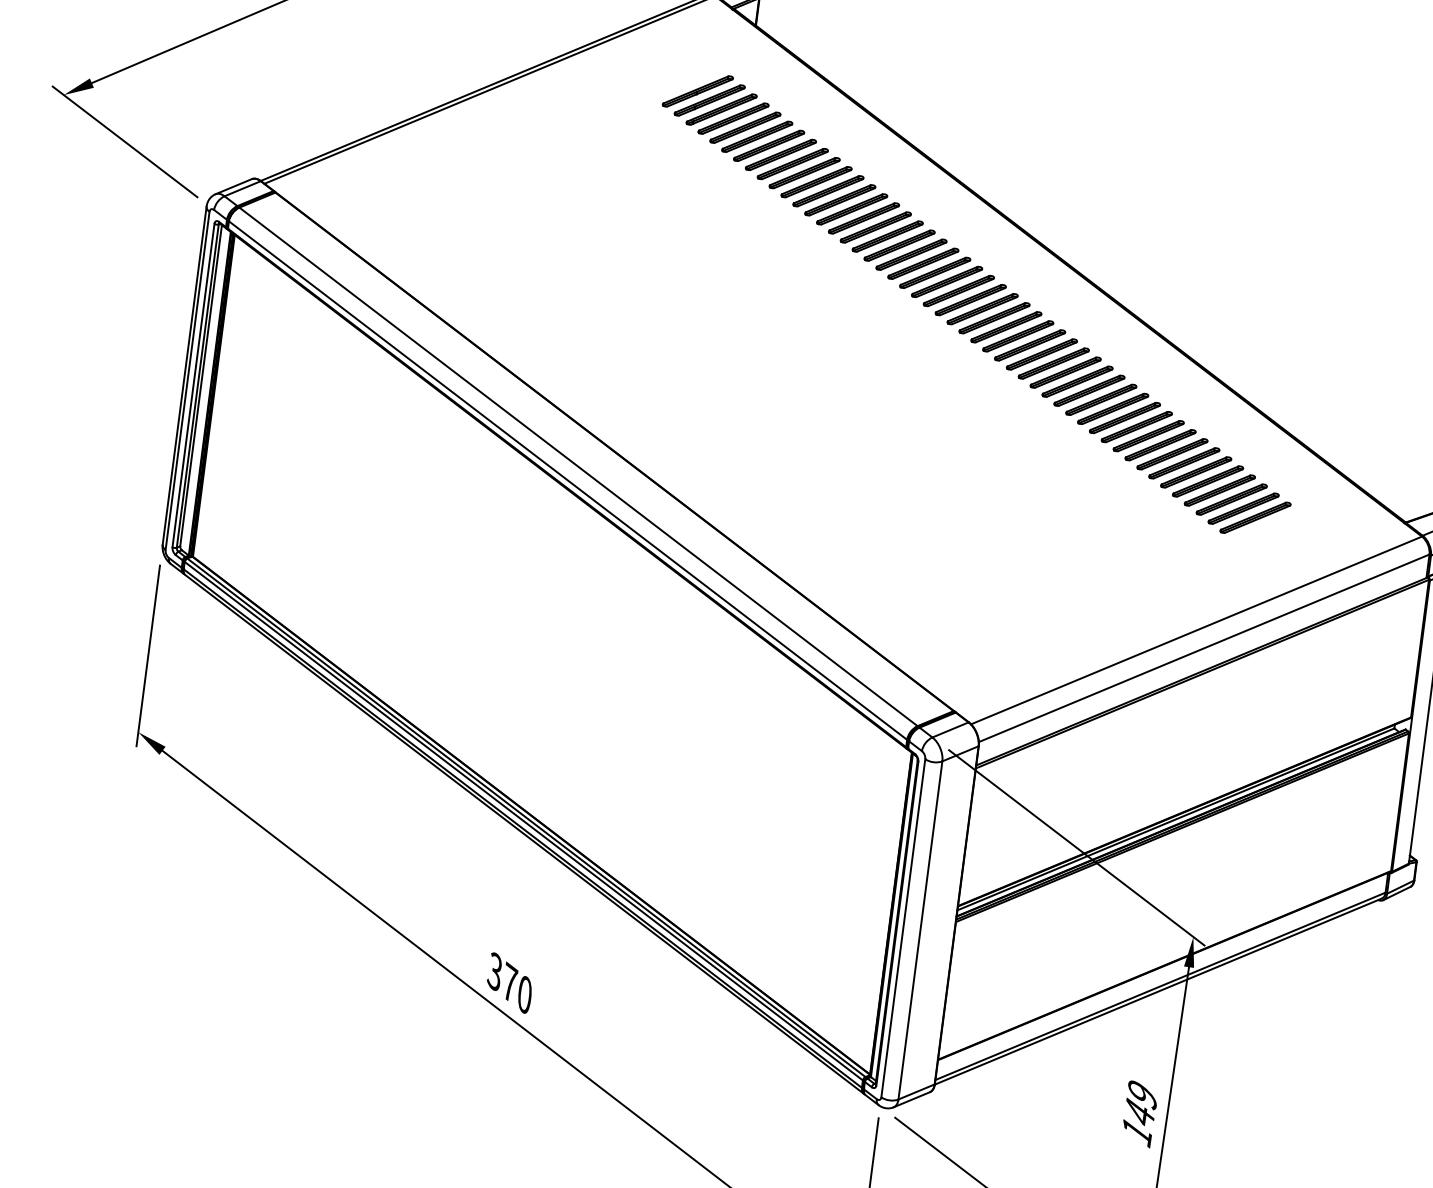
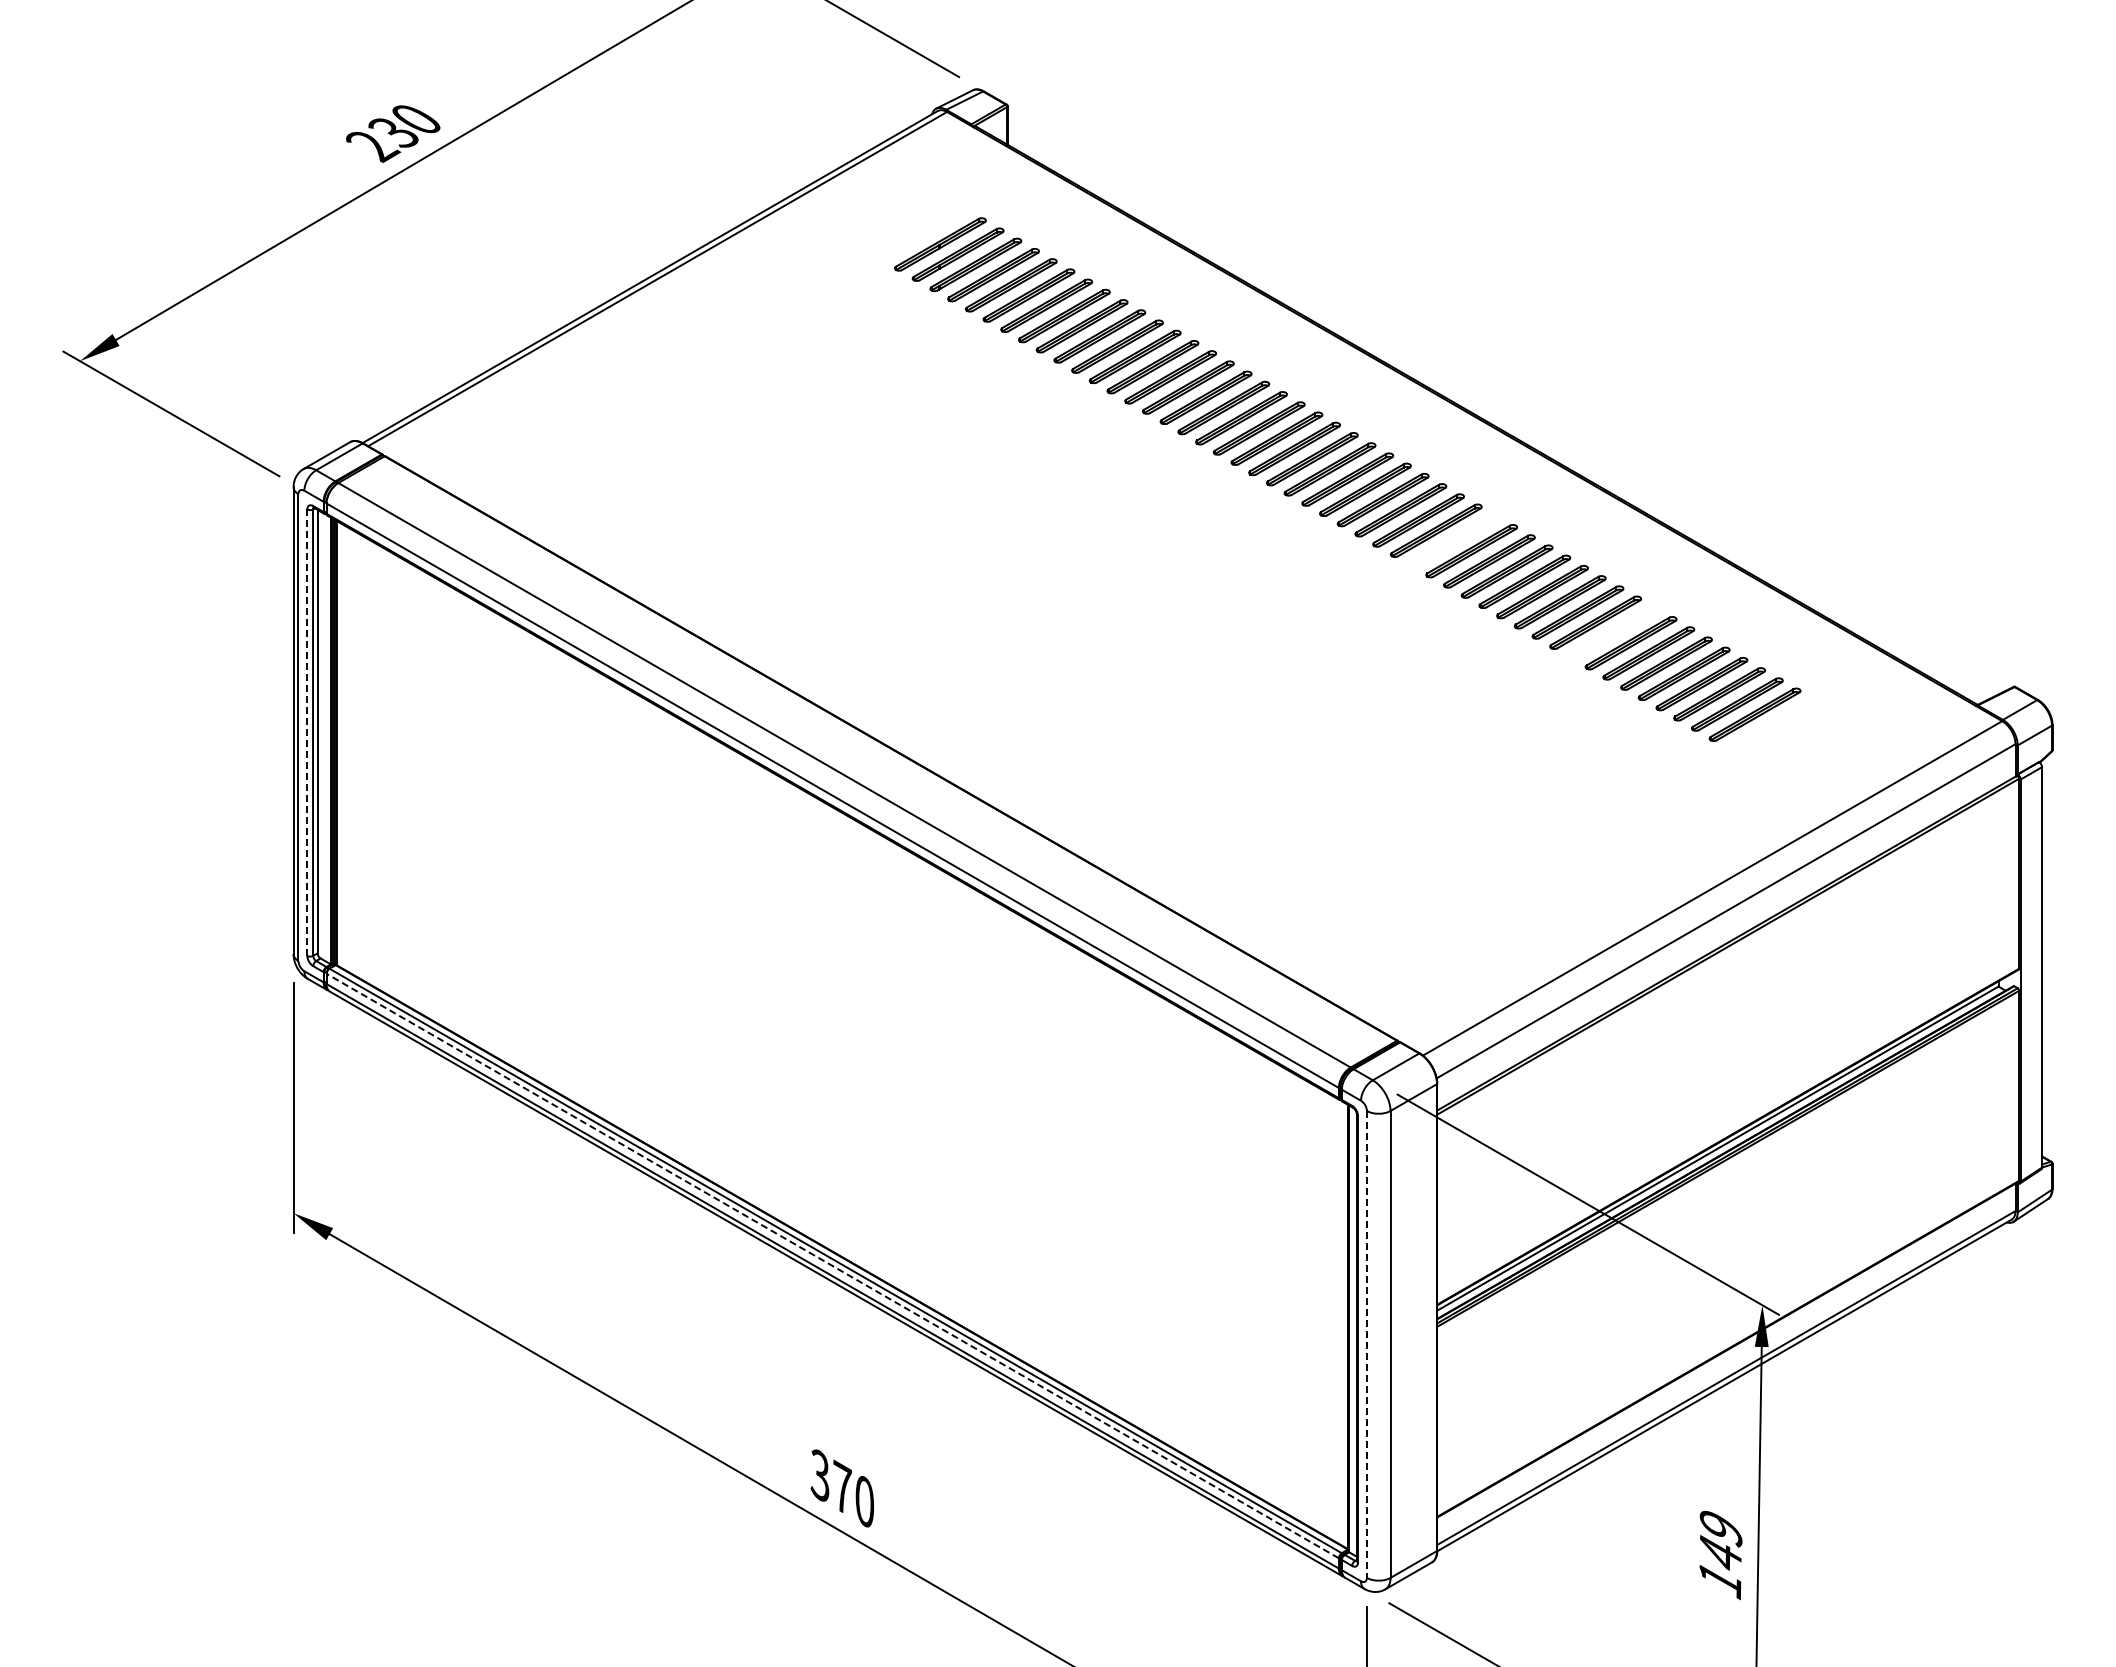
part: (1041, 354) -> (1453, 540), removed
line: (193, 386) -> (307, 733), solid -> dashed
part: (1148, 435) -> (1613, 632), removed
part: (1255, 517) -> (1772, 724), removed
line: (523, 820) -> (832, 1265), solid -> dashed
line: (903, 928) -> (1366, 1344), solid -> dashed

